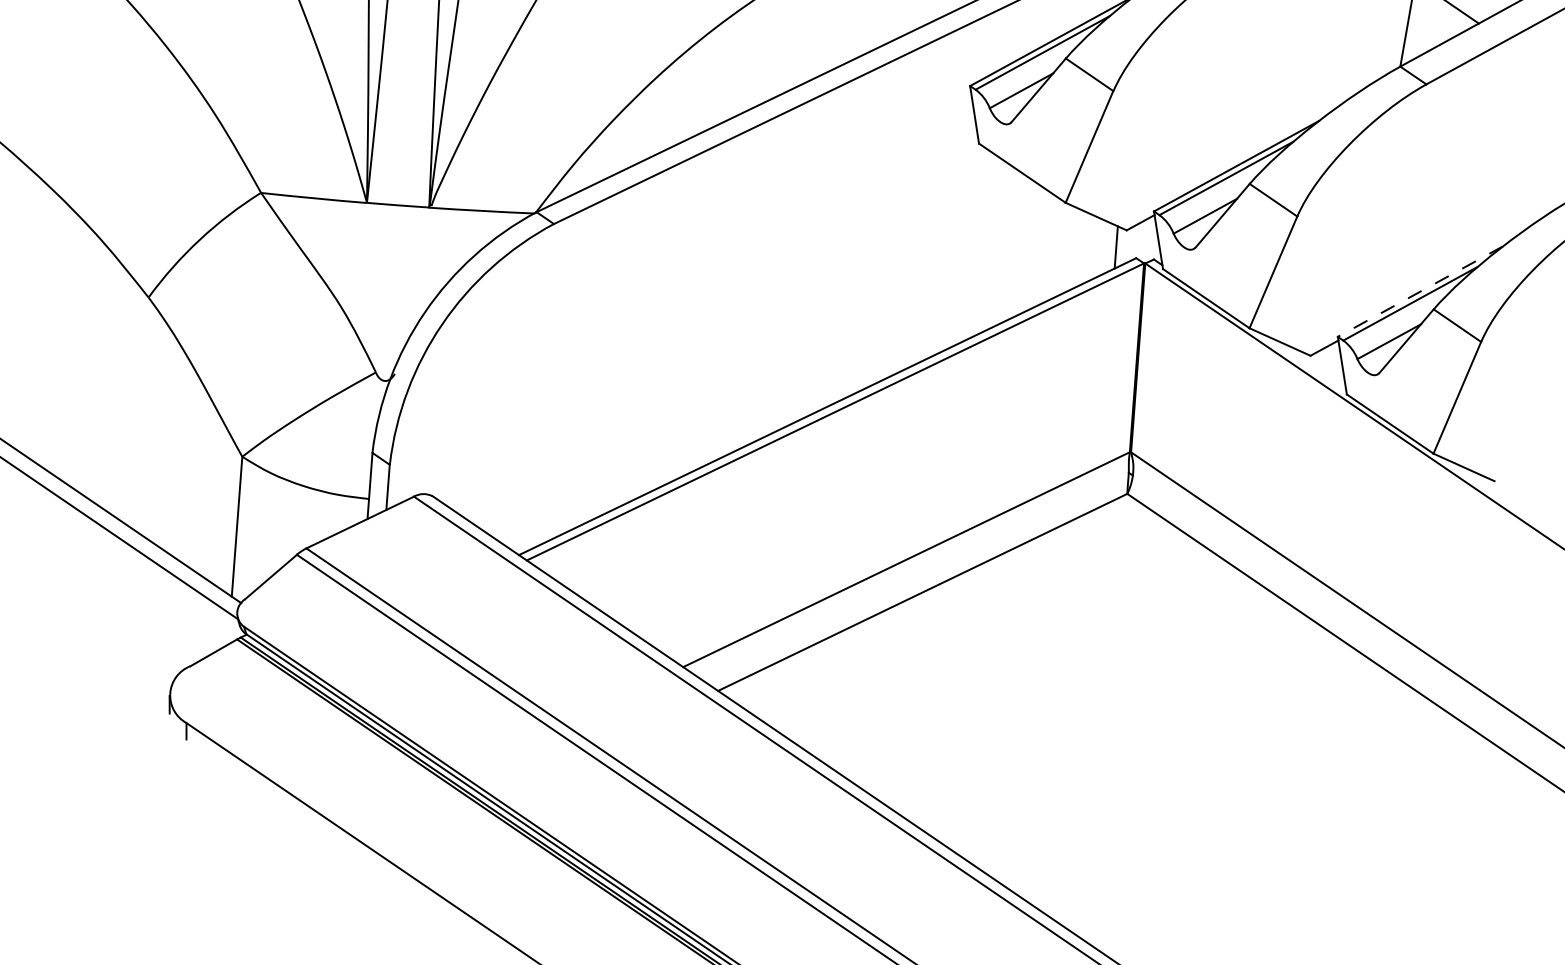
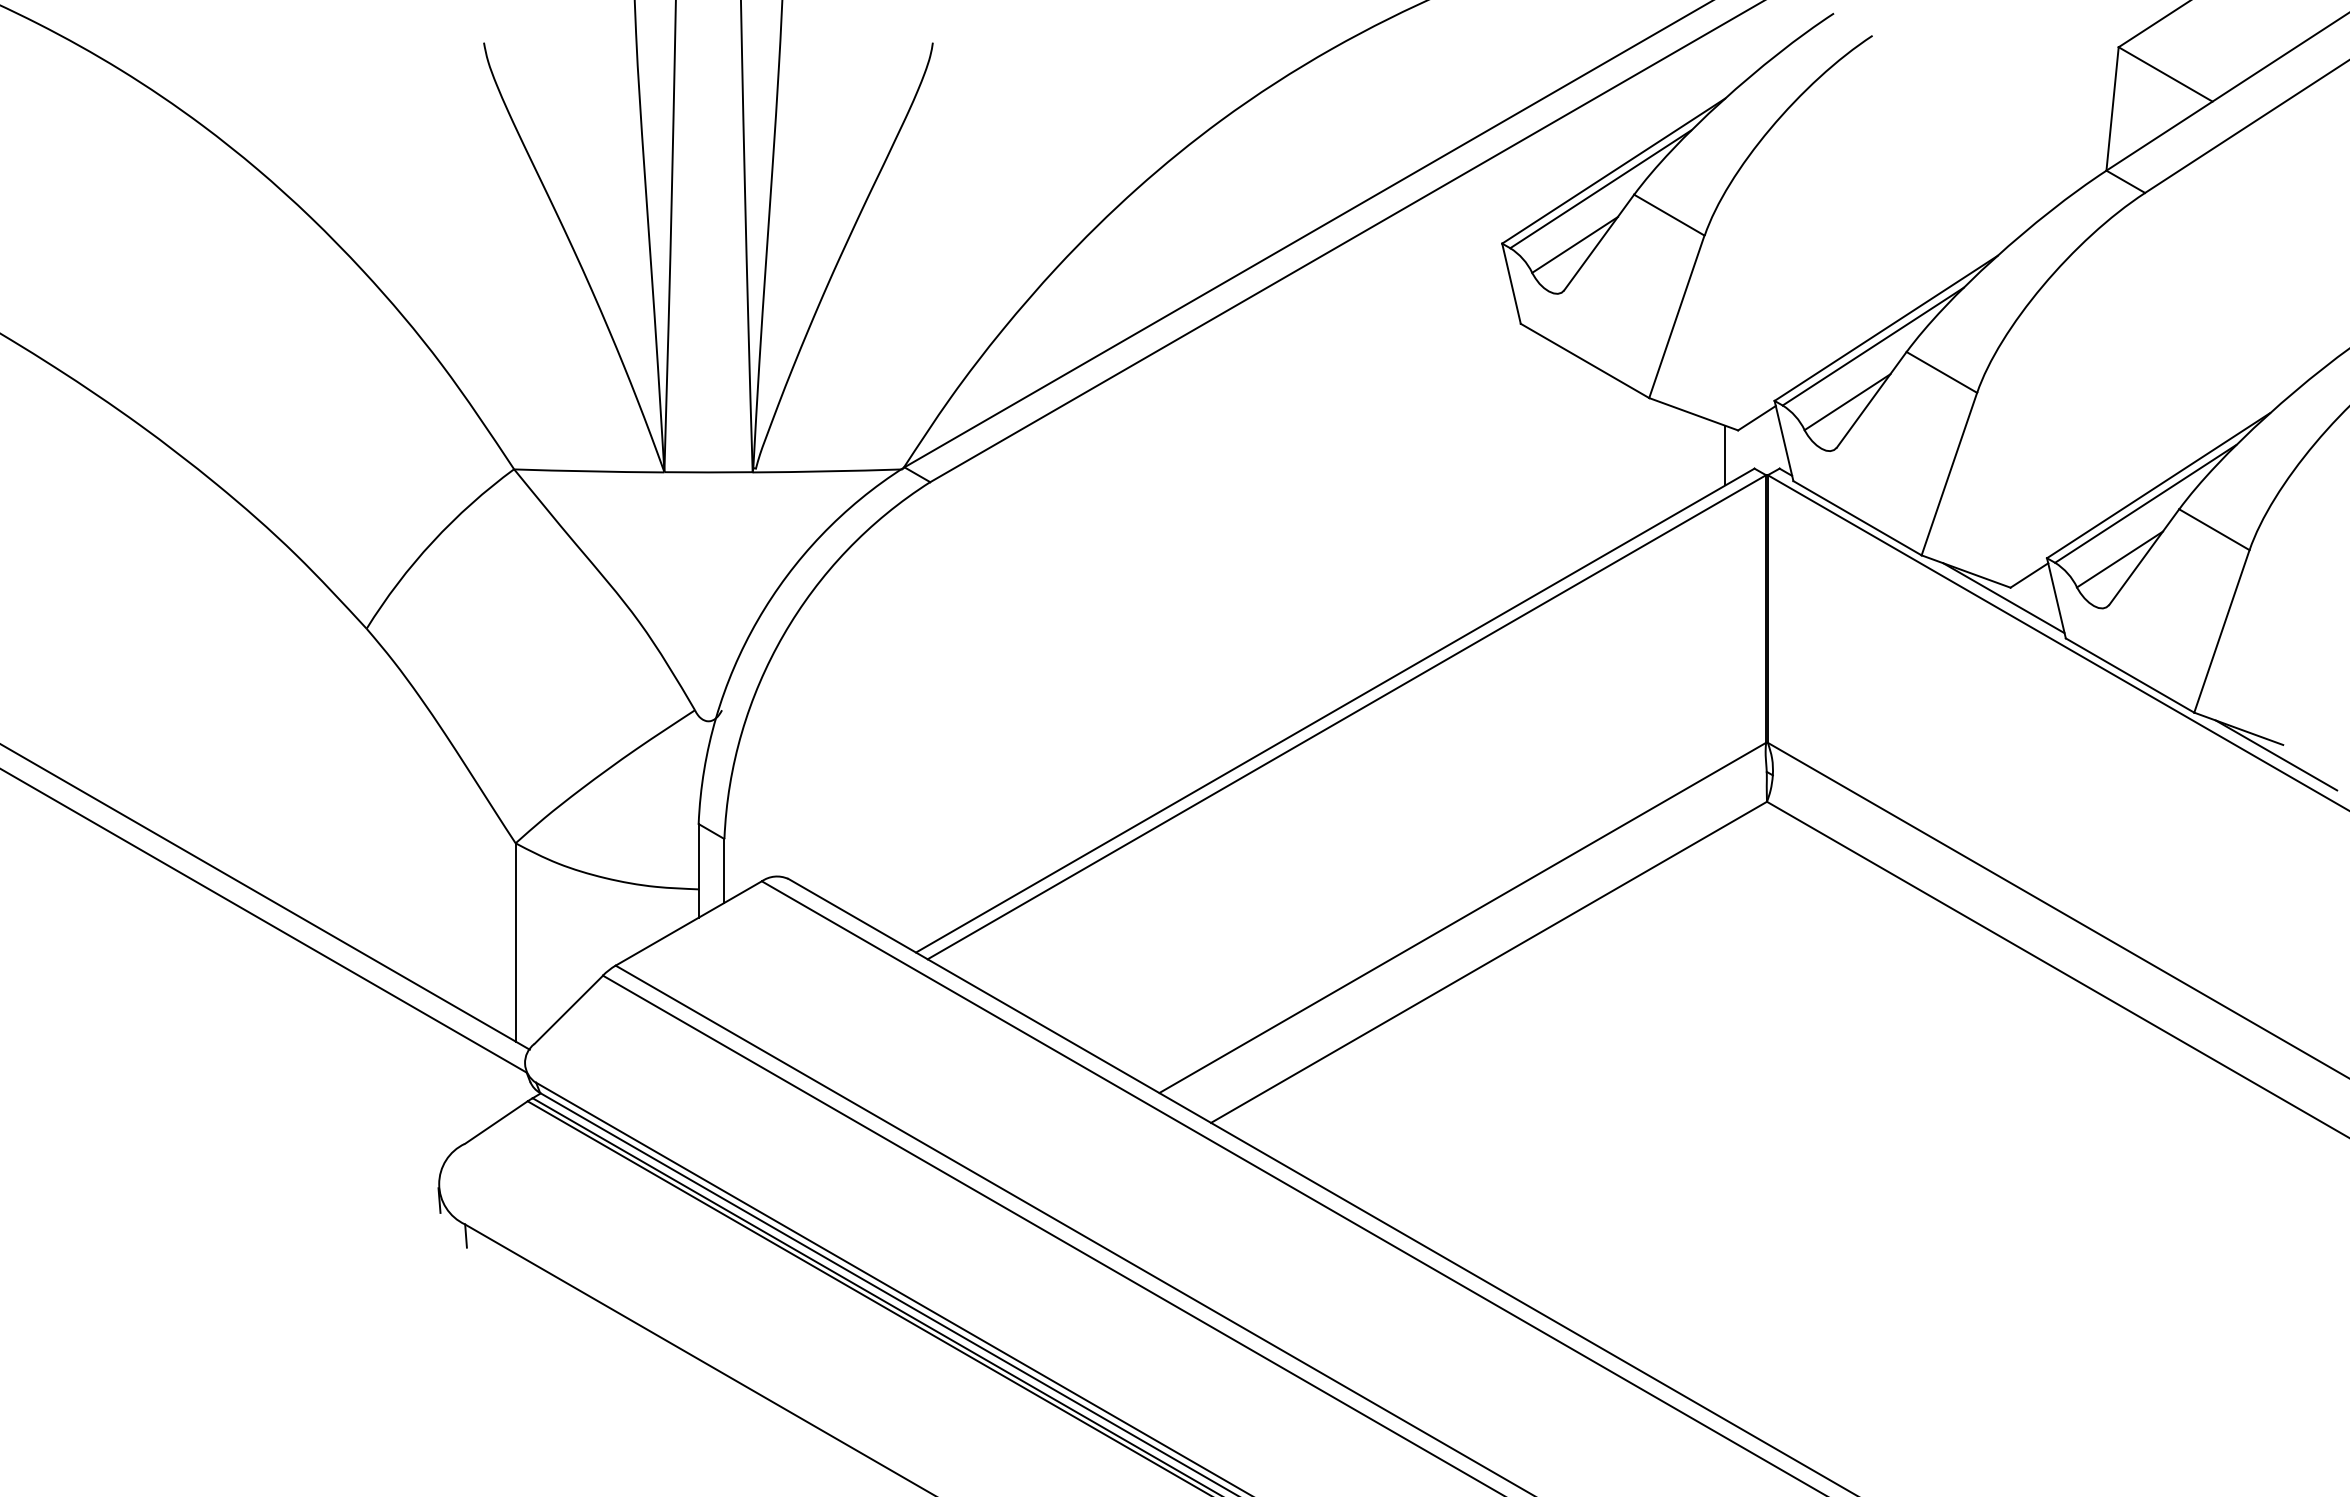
line: (1420, 291) -> (2158, 485), dashed -> solid
line: (1305, 363) -> (2003, 598), added
line: (1489, 488) -> (2276, 755), added

